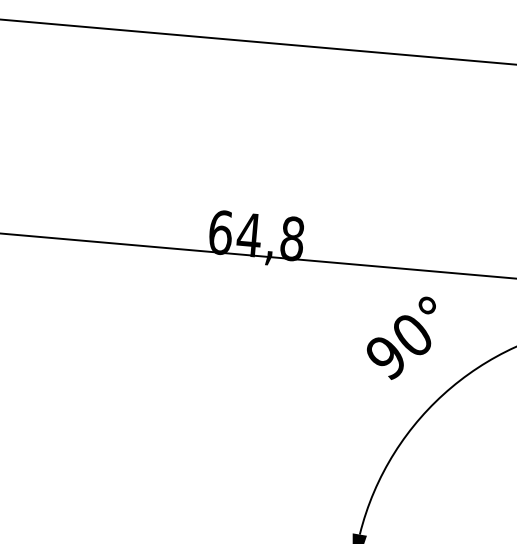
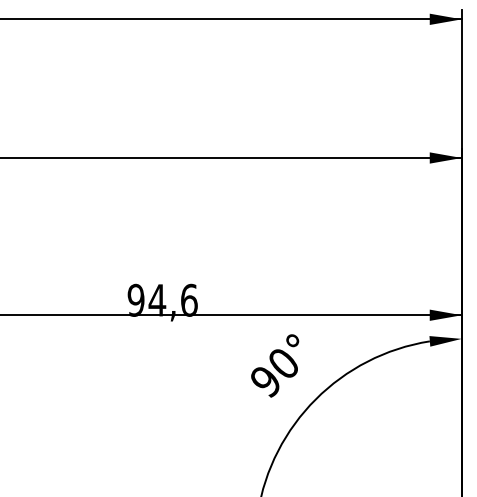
text: (256, 234) -> (162, 299), 64,8 -> 94,6

